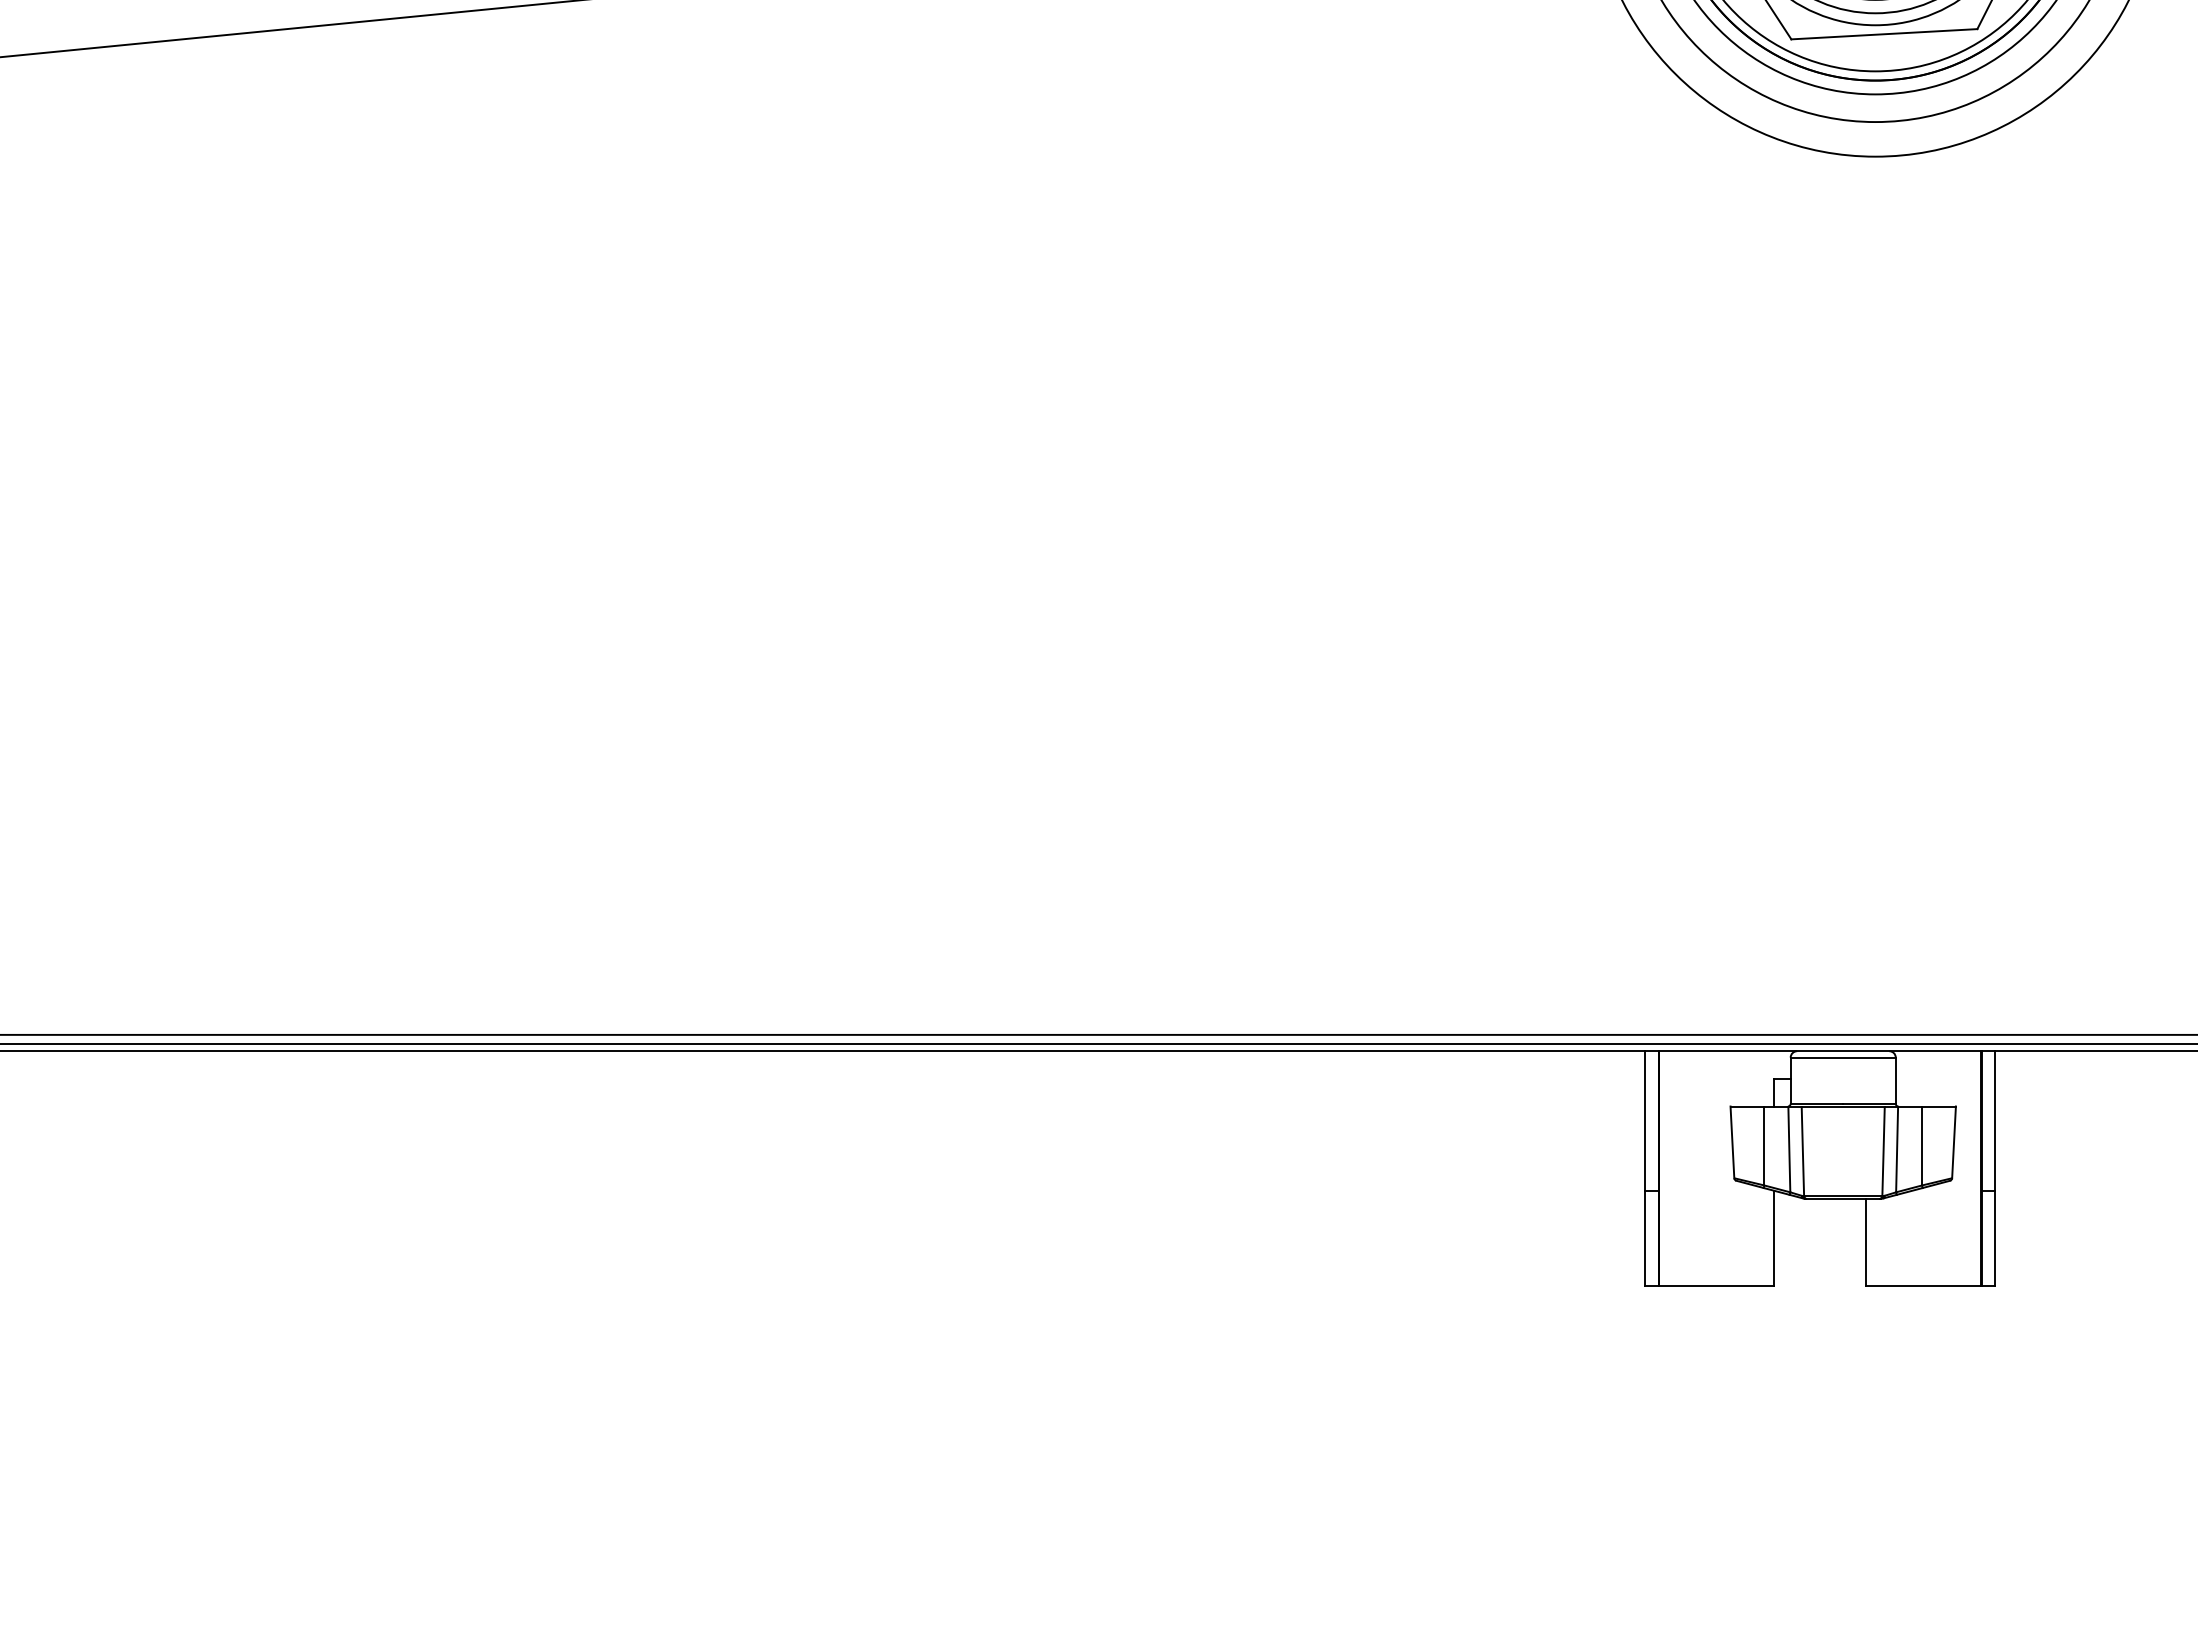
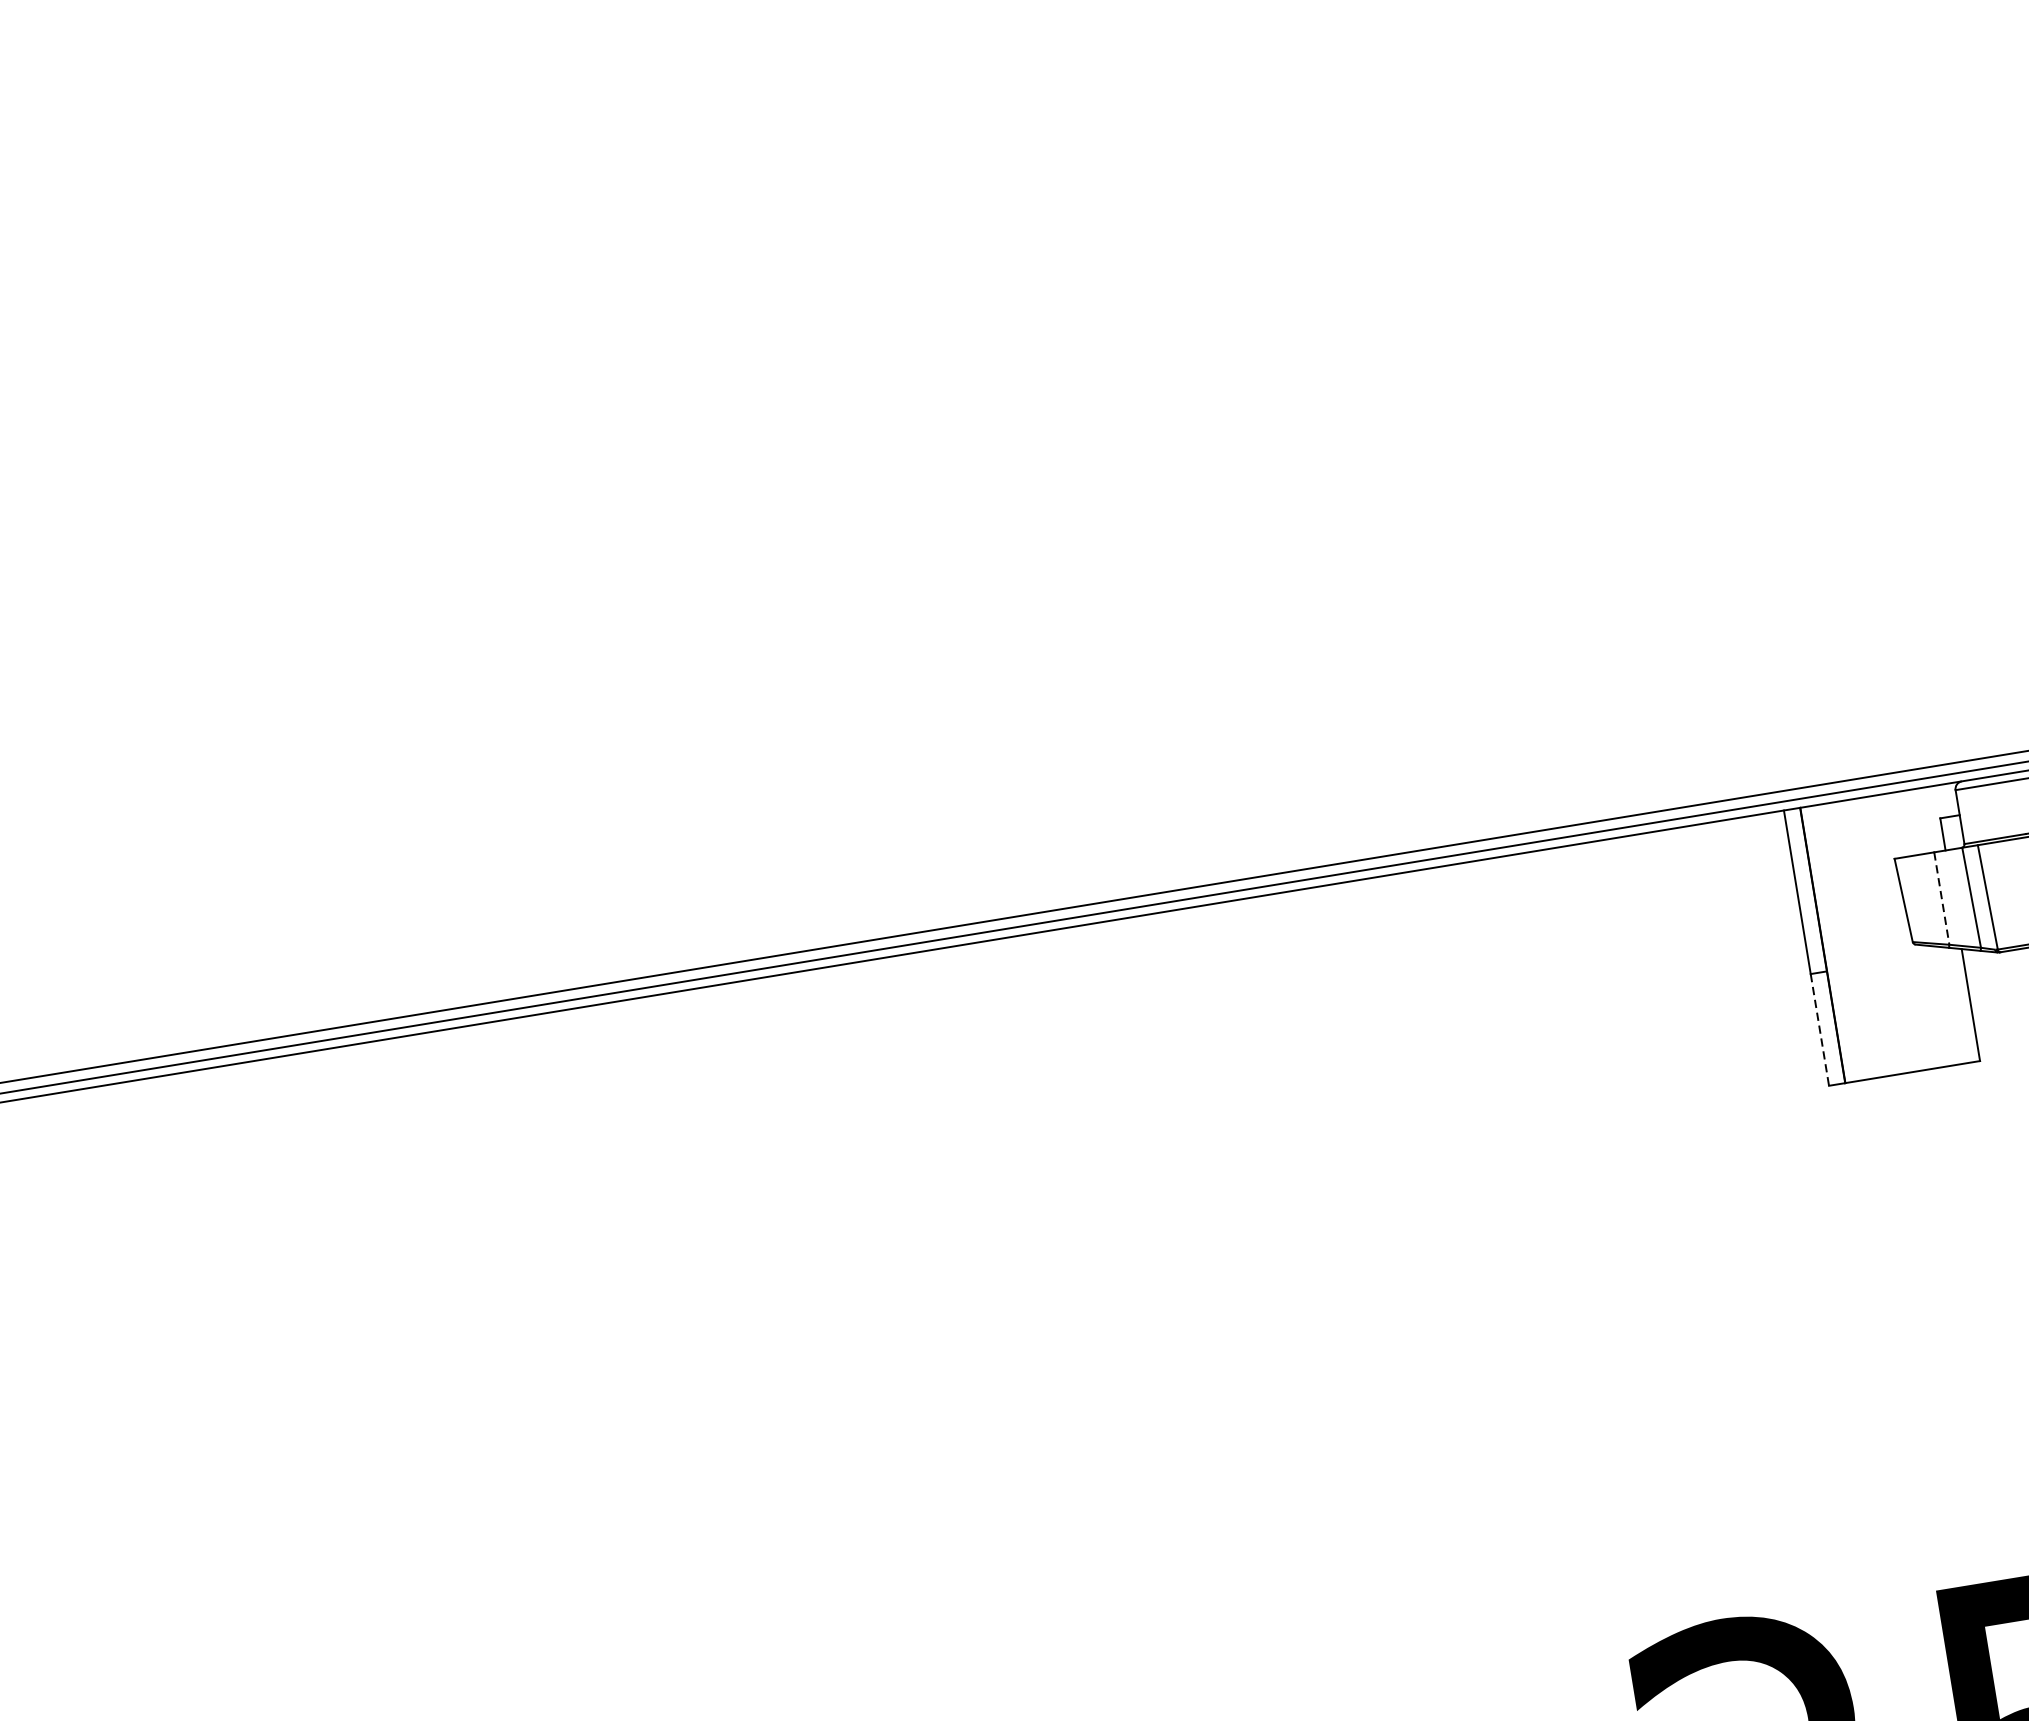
line: (1764, 1146) -> (1942, 899), solid -> dashed
line: (1645, 1238) -> (1820, 1029), solid -> dashed

